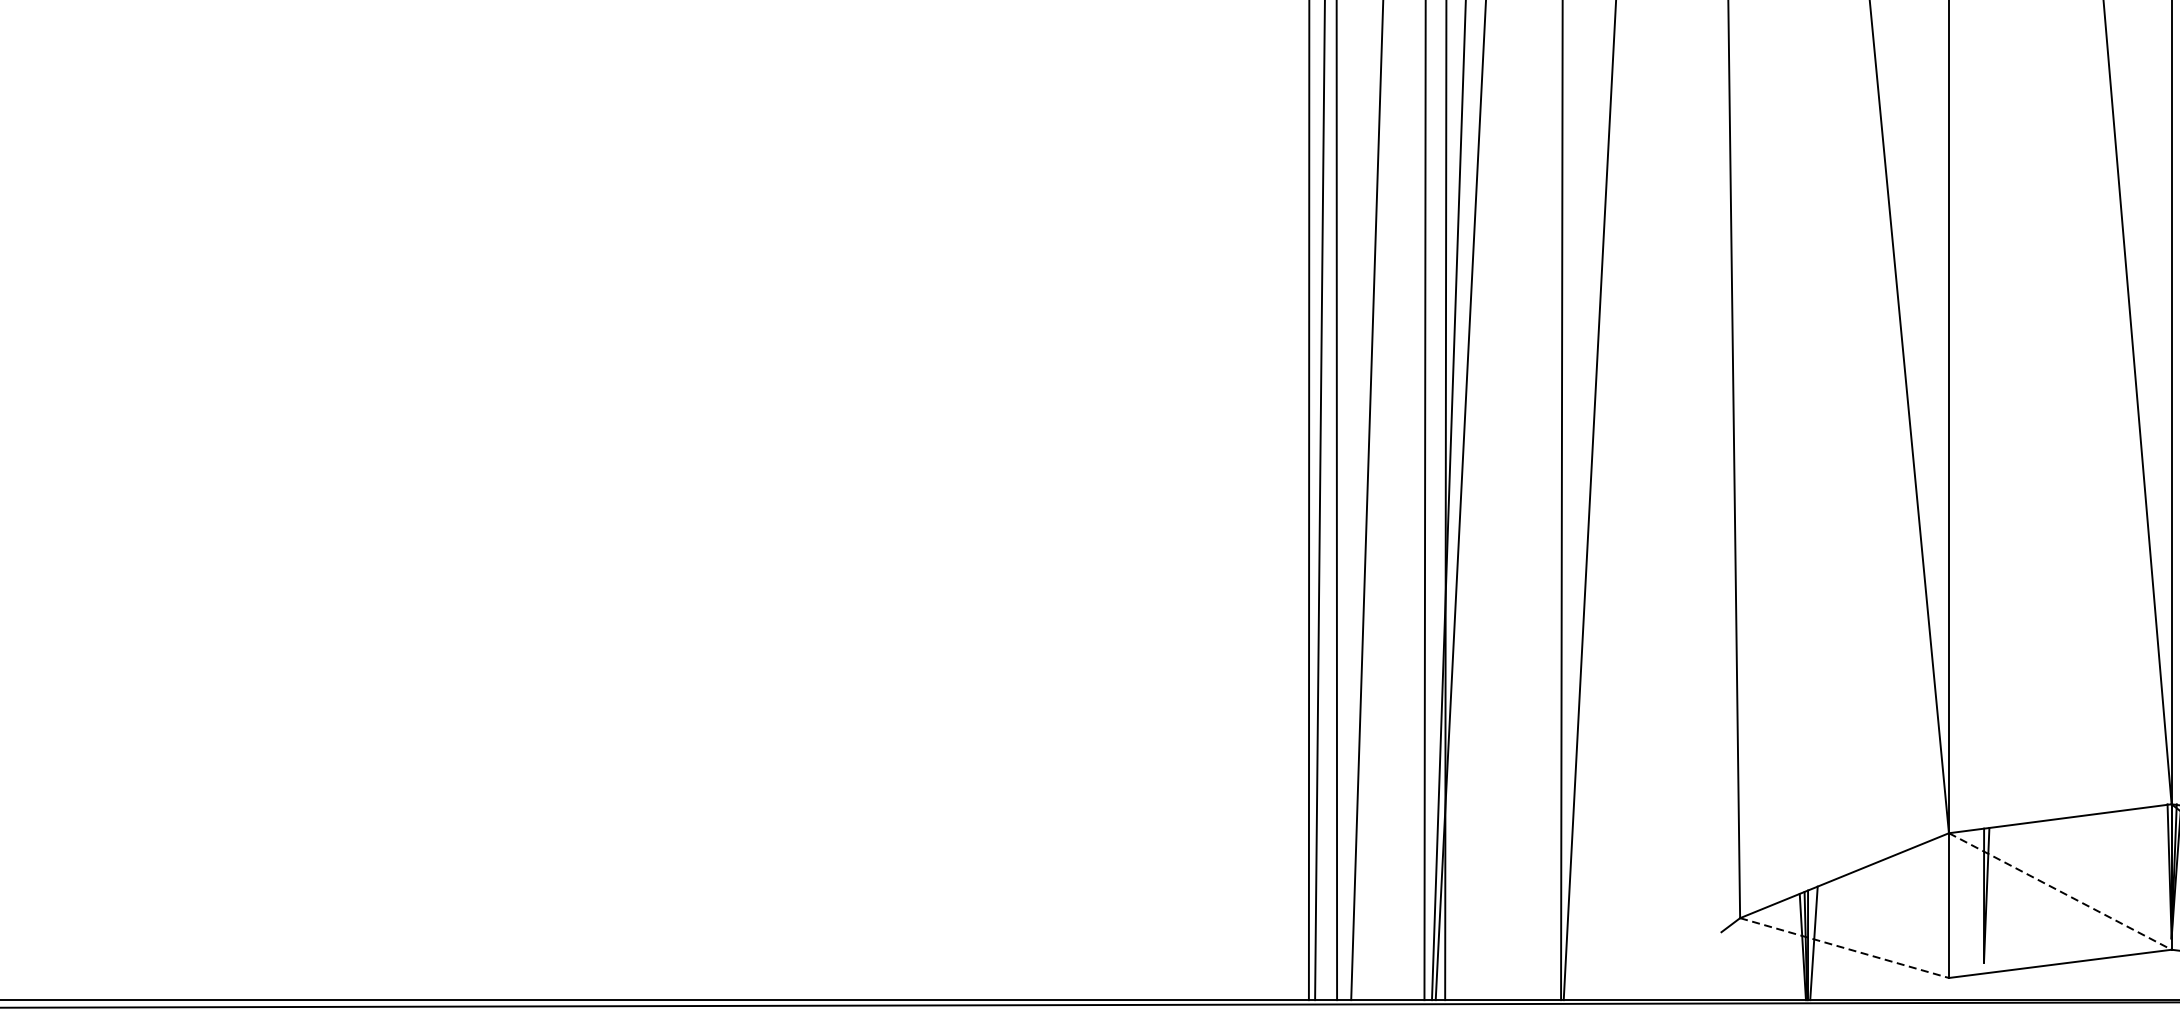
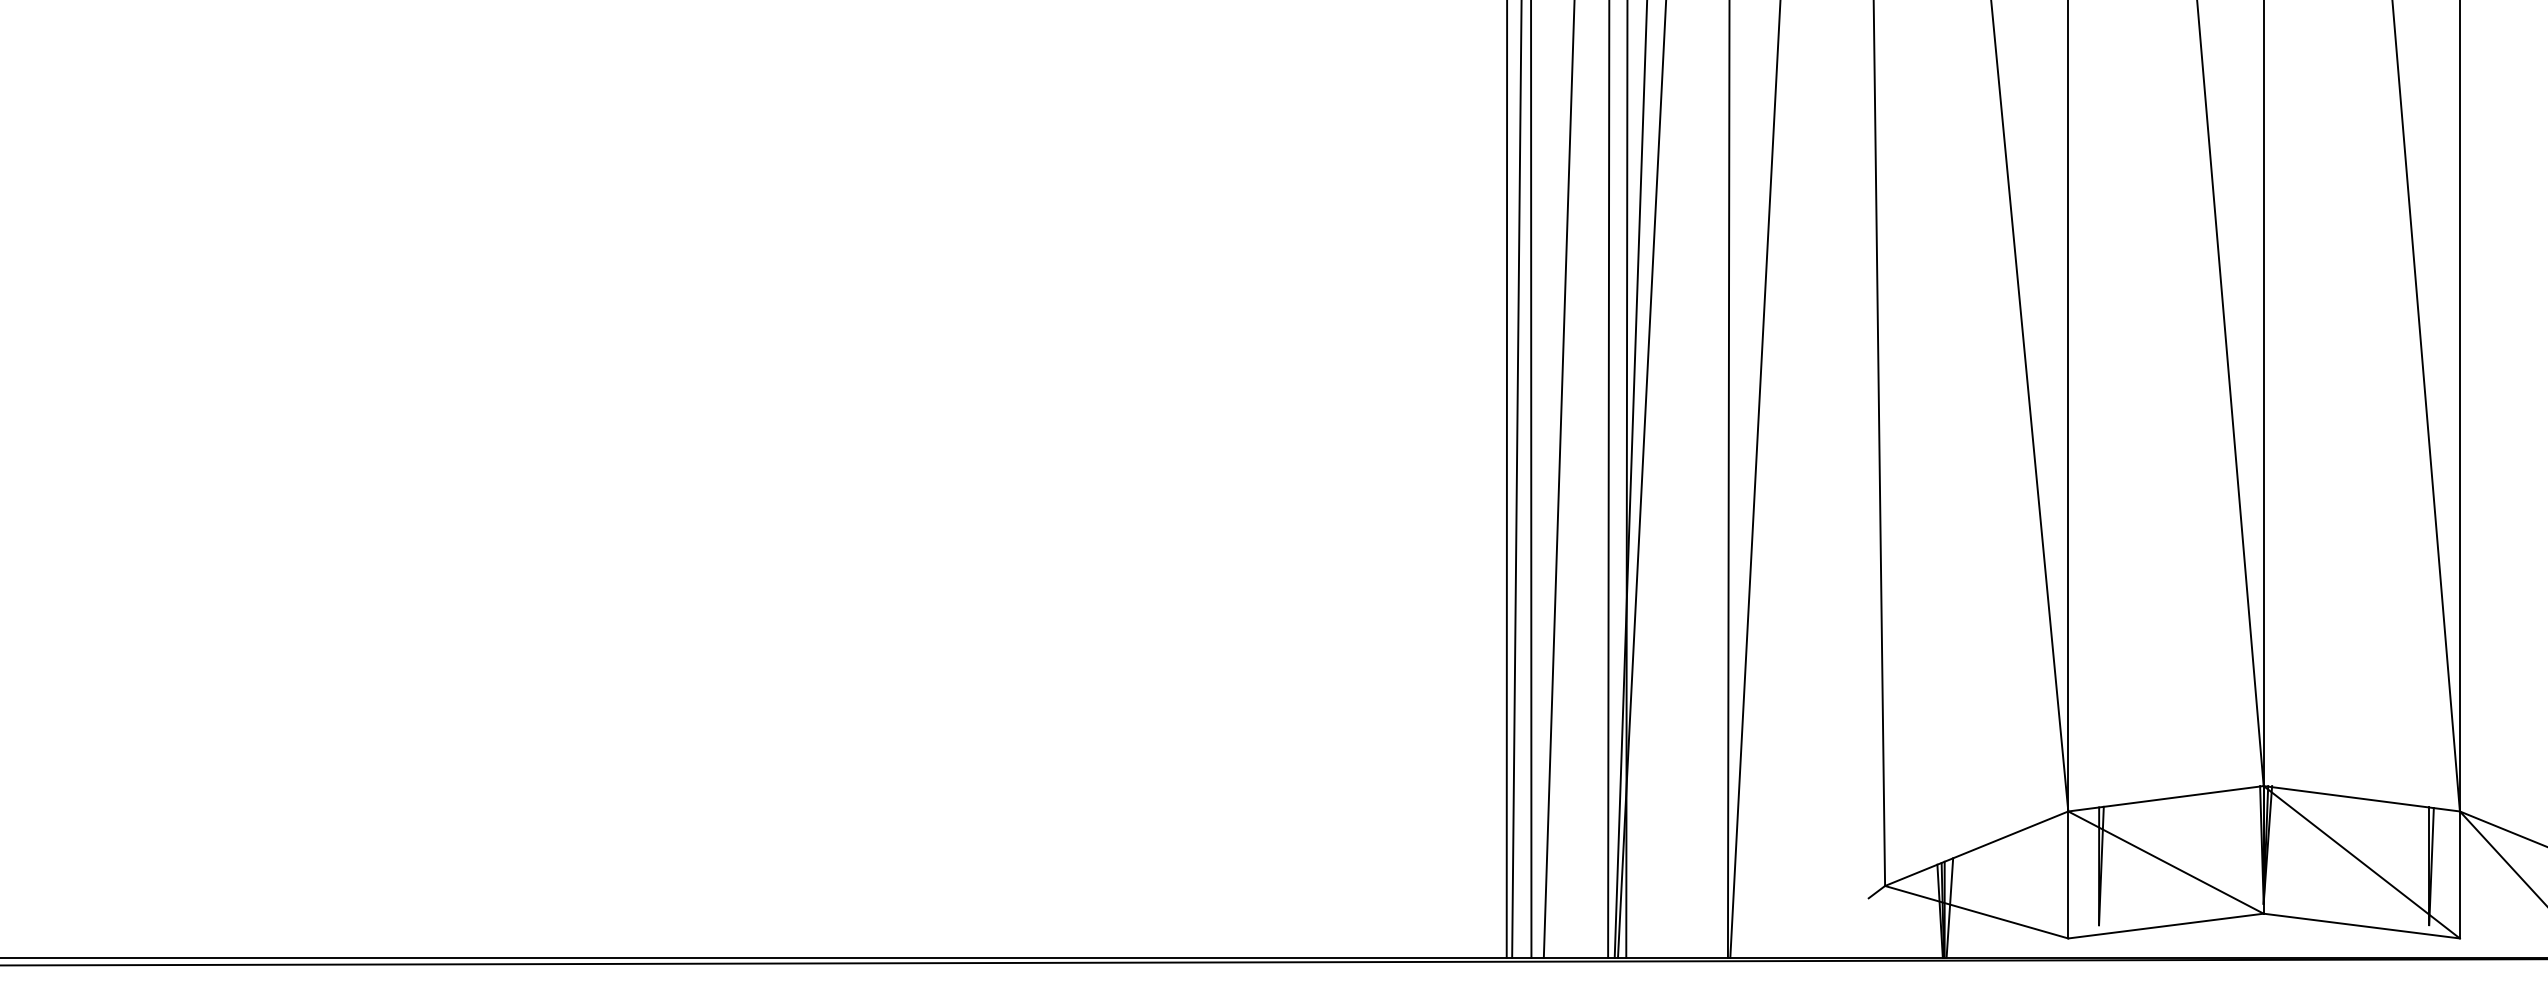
line: (2060, 891) -> (2166, 862), dashed -> solid
line: (1845, 948) -> (1977, 912), dashed -> solid

